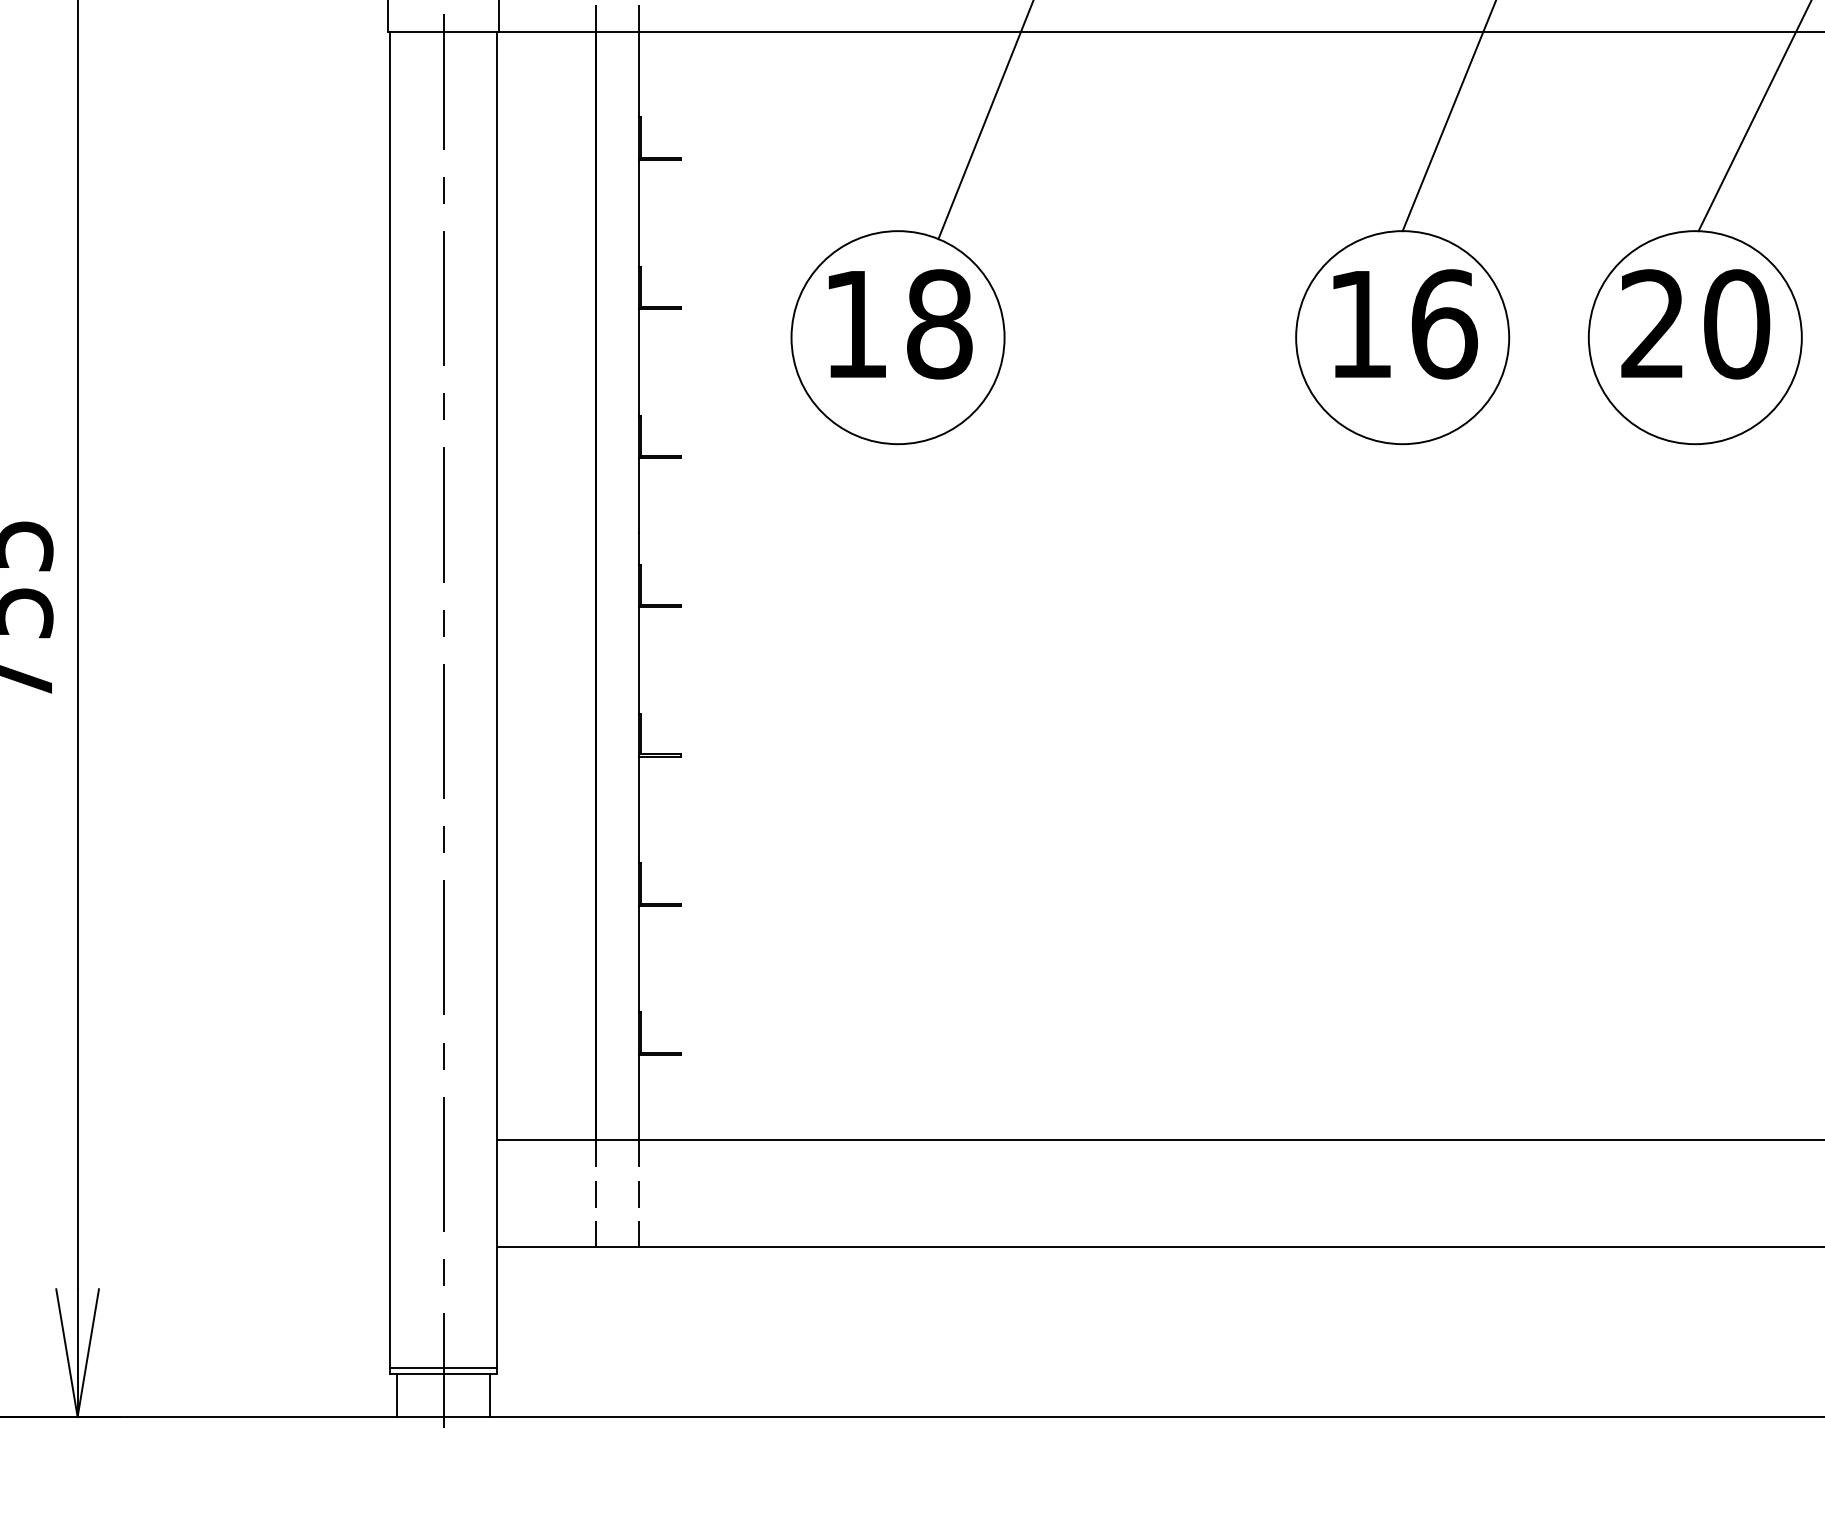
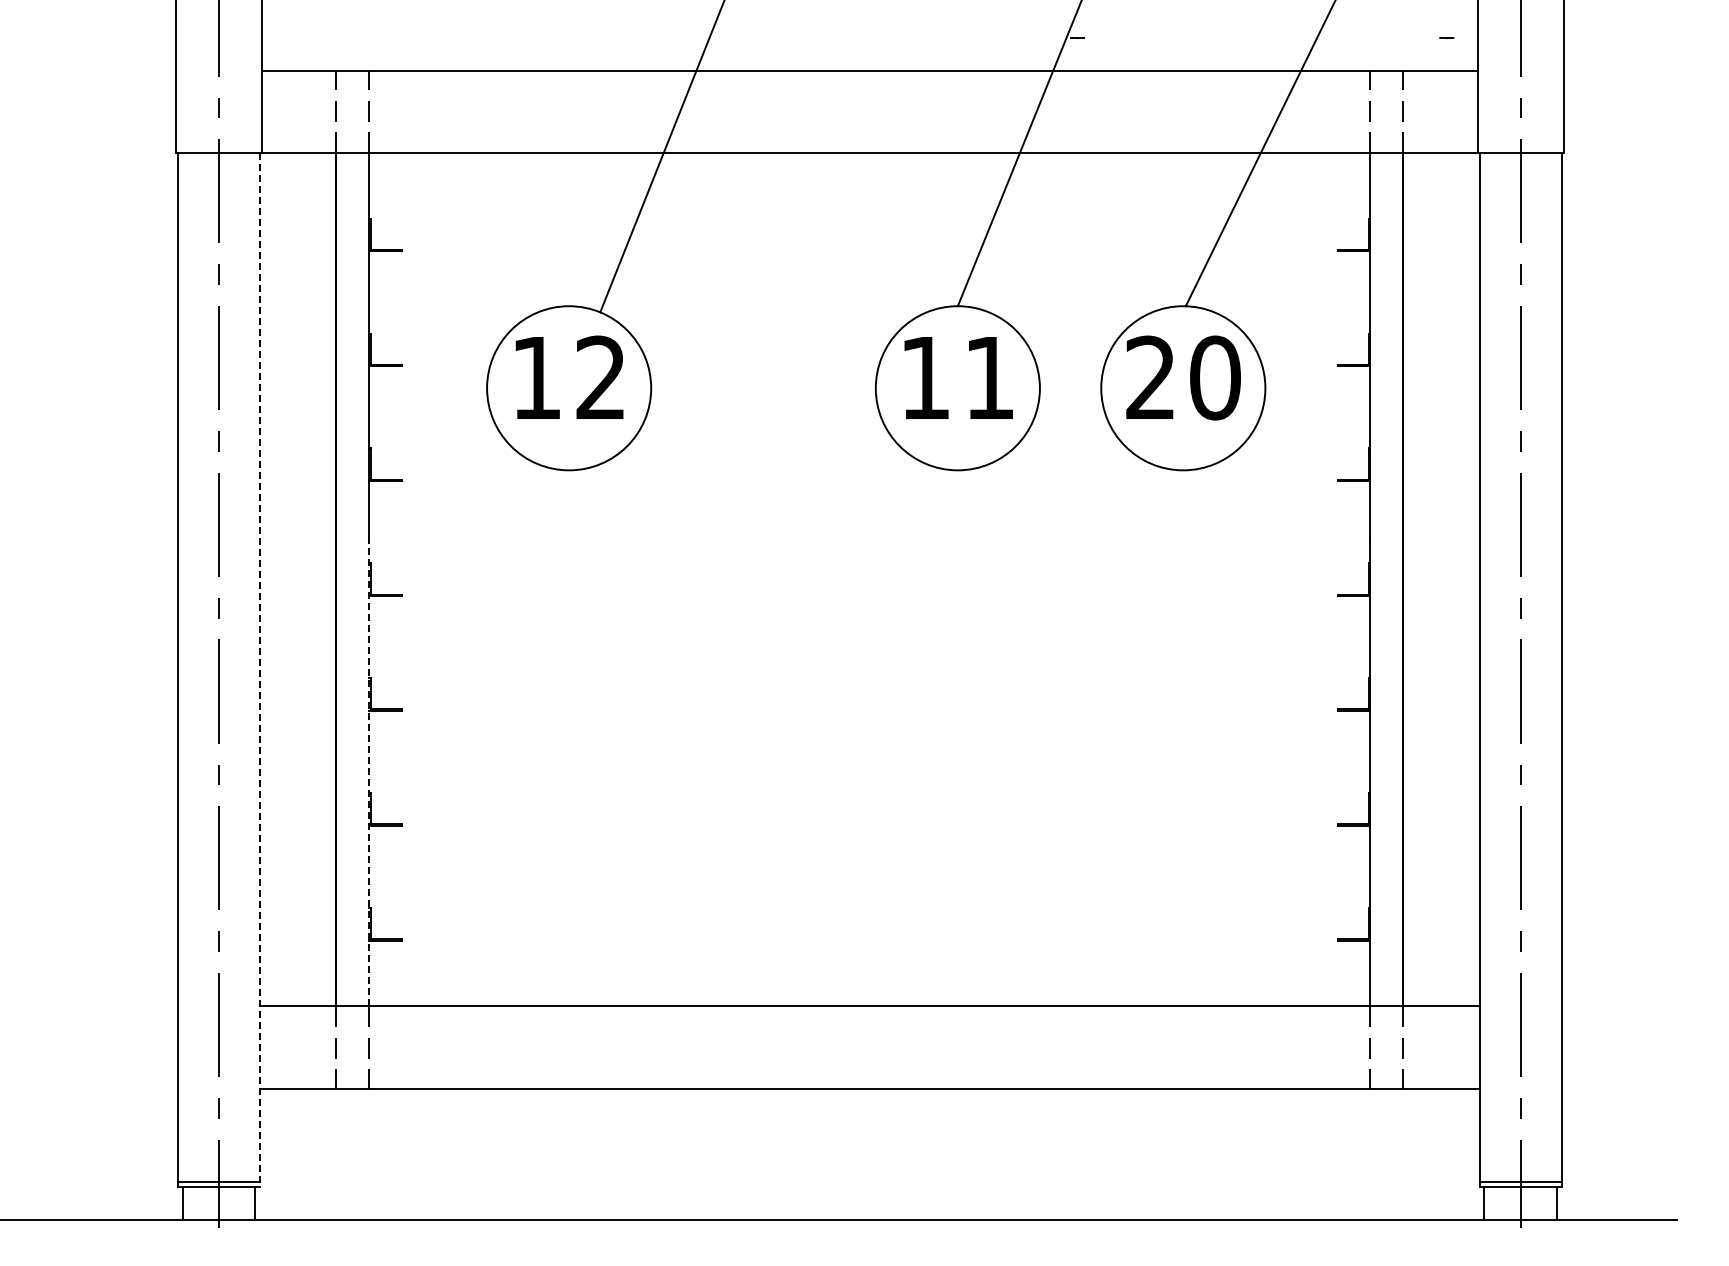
text: (940, 323) -> (601, 377), 18 -> 12
text: (1445, 323) -> (990, 377), 16 -> 11
line: (497, 703) -> (260, 670), solid -> dashed
line: (638, 836) -> (369, 772), solid -> dashed

